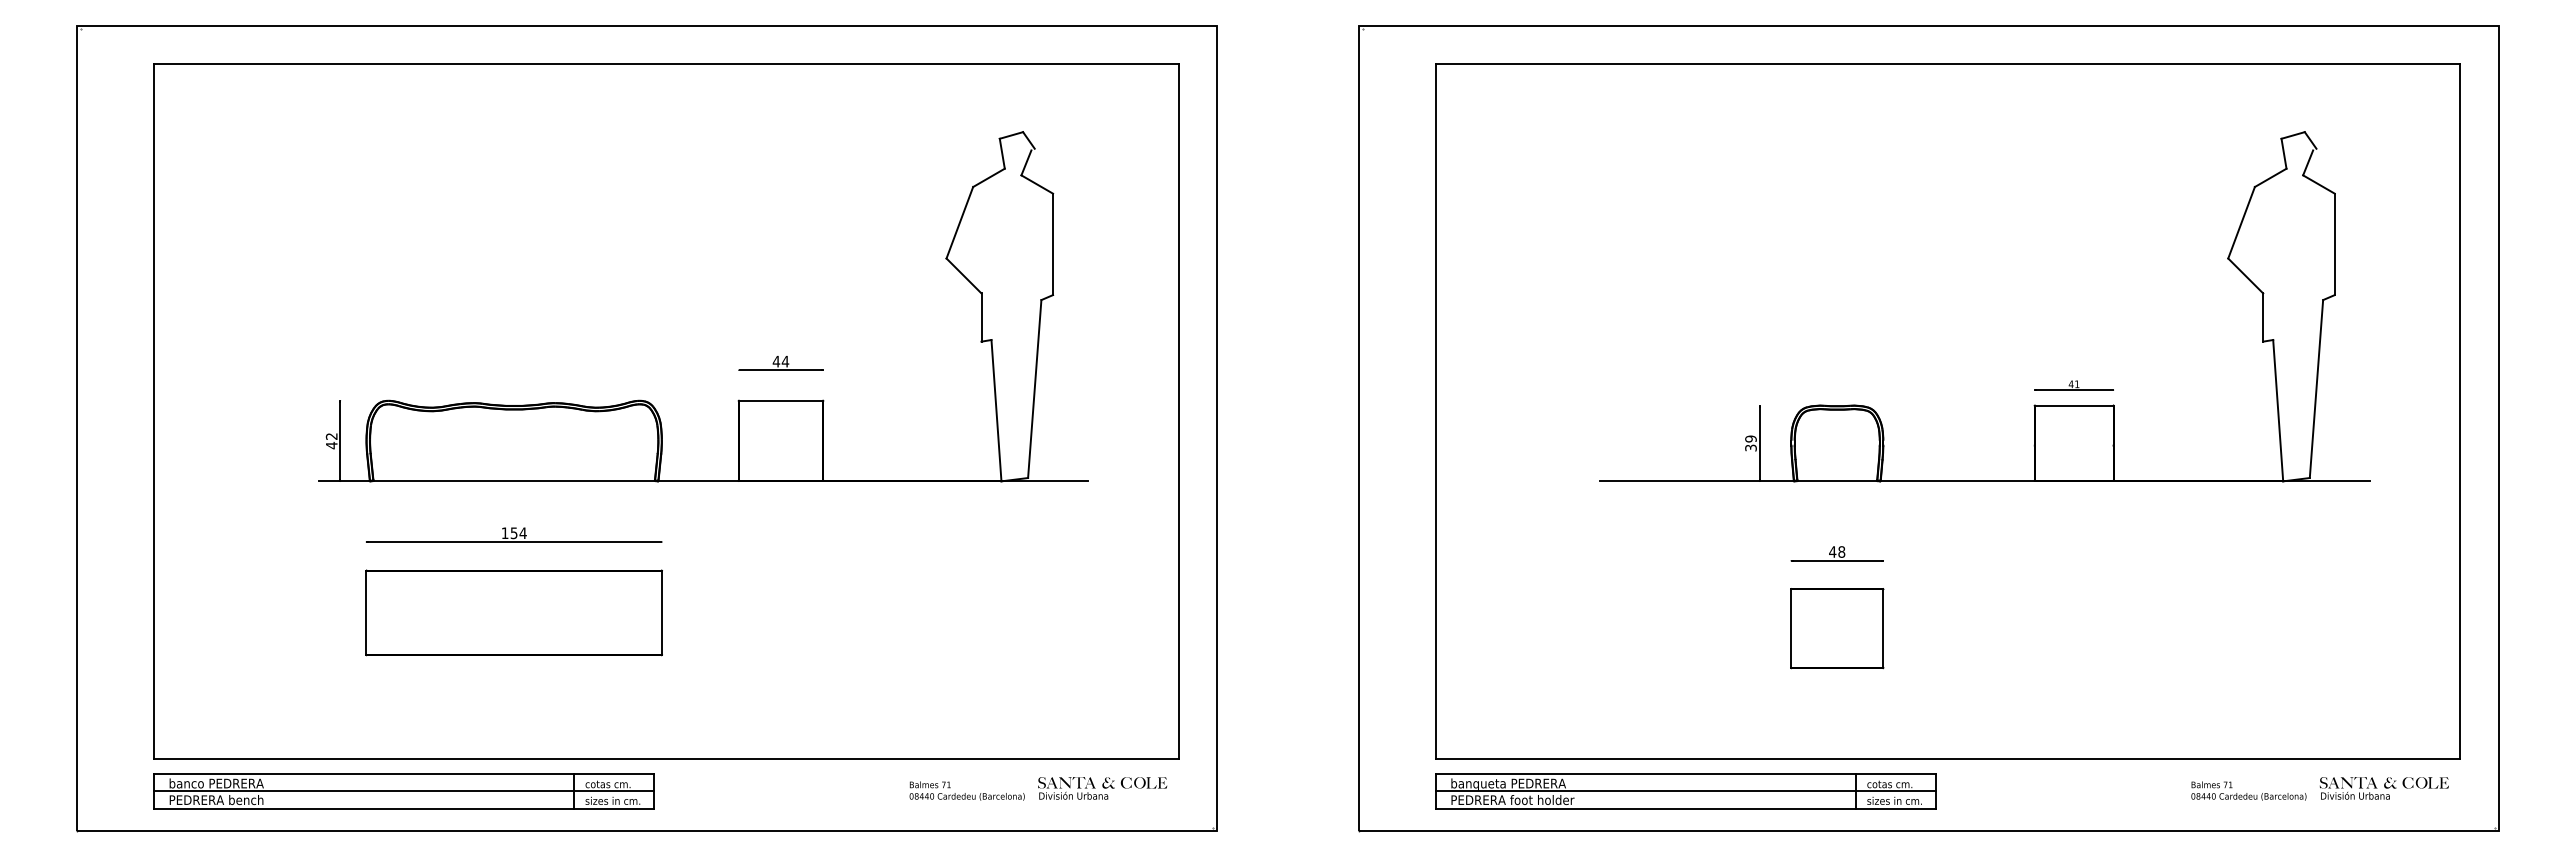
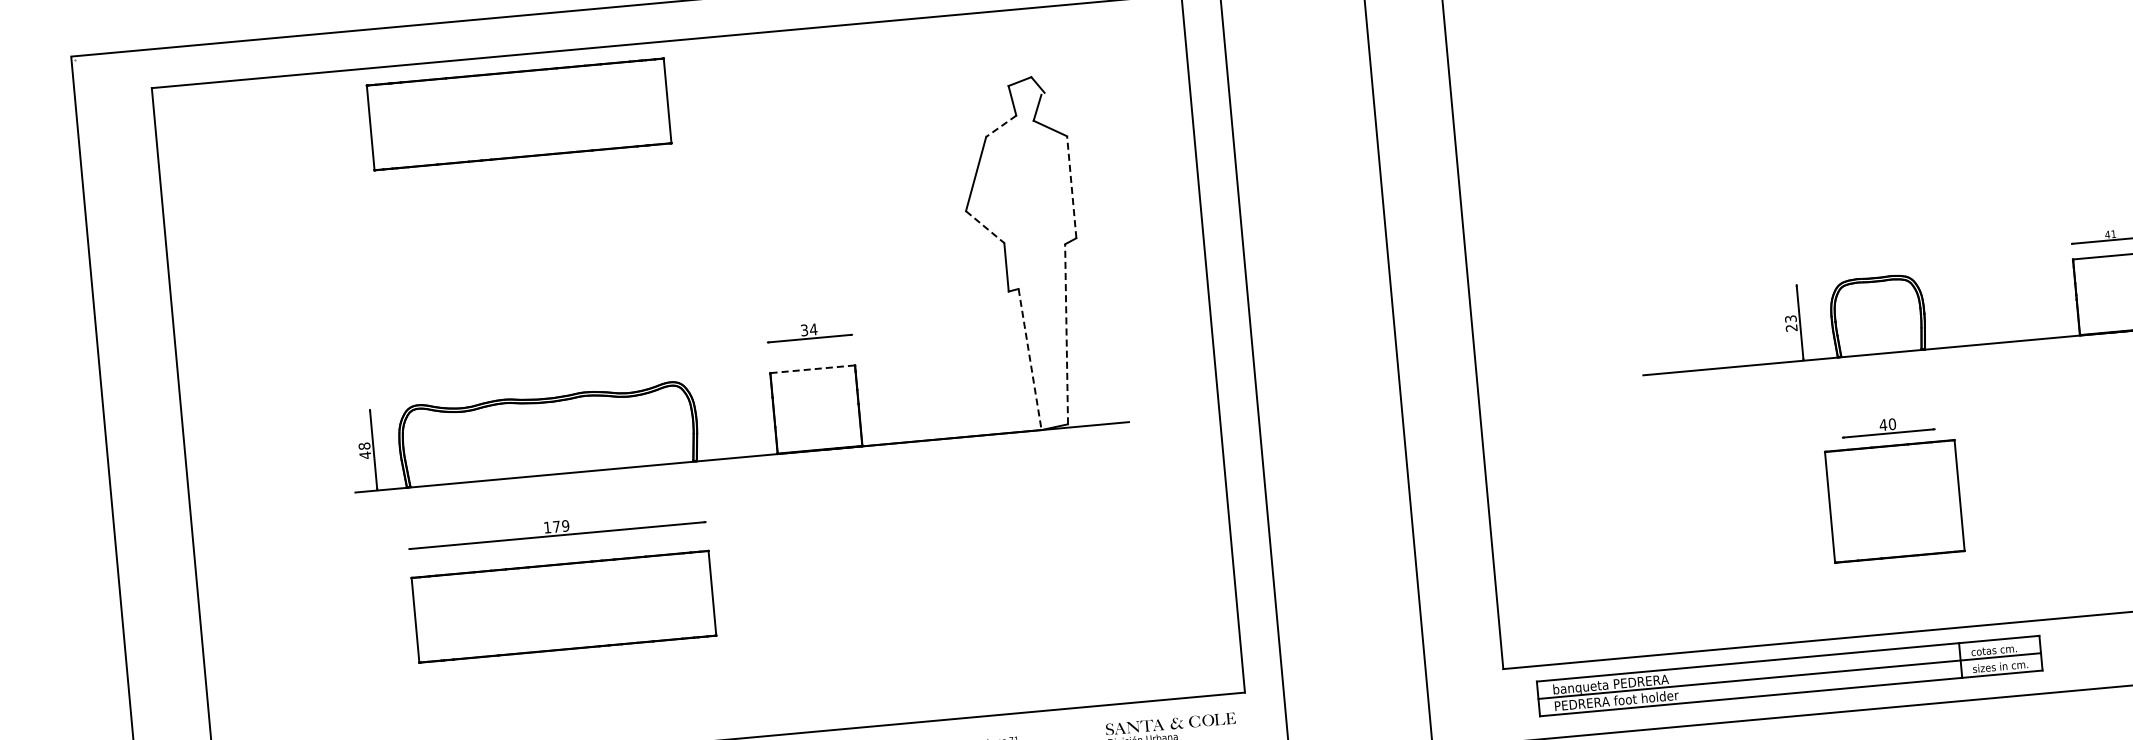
part: (513, 122) -> (518, 114), added
line: (988, 178) -> (1000, 126), solid -> dashed
line: (1053, 244) -> (1072, 187), solid -> dashed
line: (964, 275) -> (985, 226), solid -> dashed
text: (776, 361) -> (804, 330), 44 -> 34
line: (1034, 388) -> (1066, 333), solid -> dashed
line: (780, 400) -> (812, 369), solid -> dashed
line: (996, 410) -> (1030, 359), solid -> dashed
text: (331, 436) -> (364, 446), 42 -> 48
text: (1750, 443) -> (1790, 323), 39 -> 23
text: (518, 533) -> (561, 526), 154 -> 179
text: (1841, 551) -> (1892, 423), 48 -> 40
part: (1837, 628) -> (1895, 501), size x1.4
part: (1685, 791) -> (1789, 676), moved

